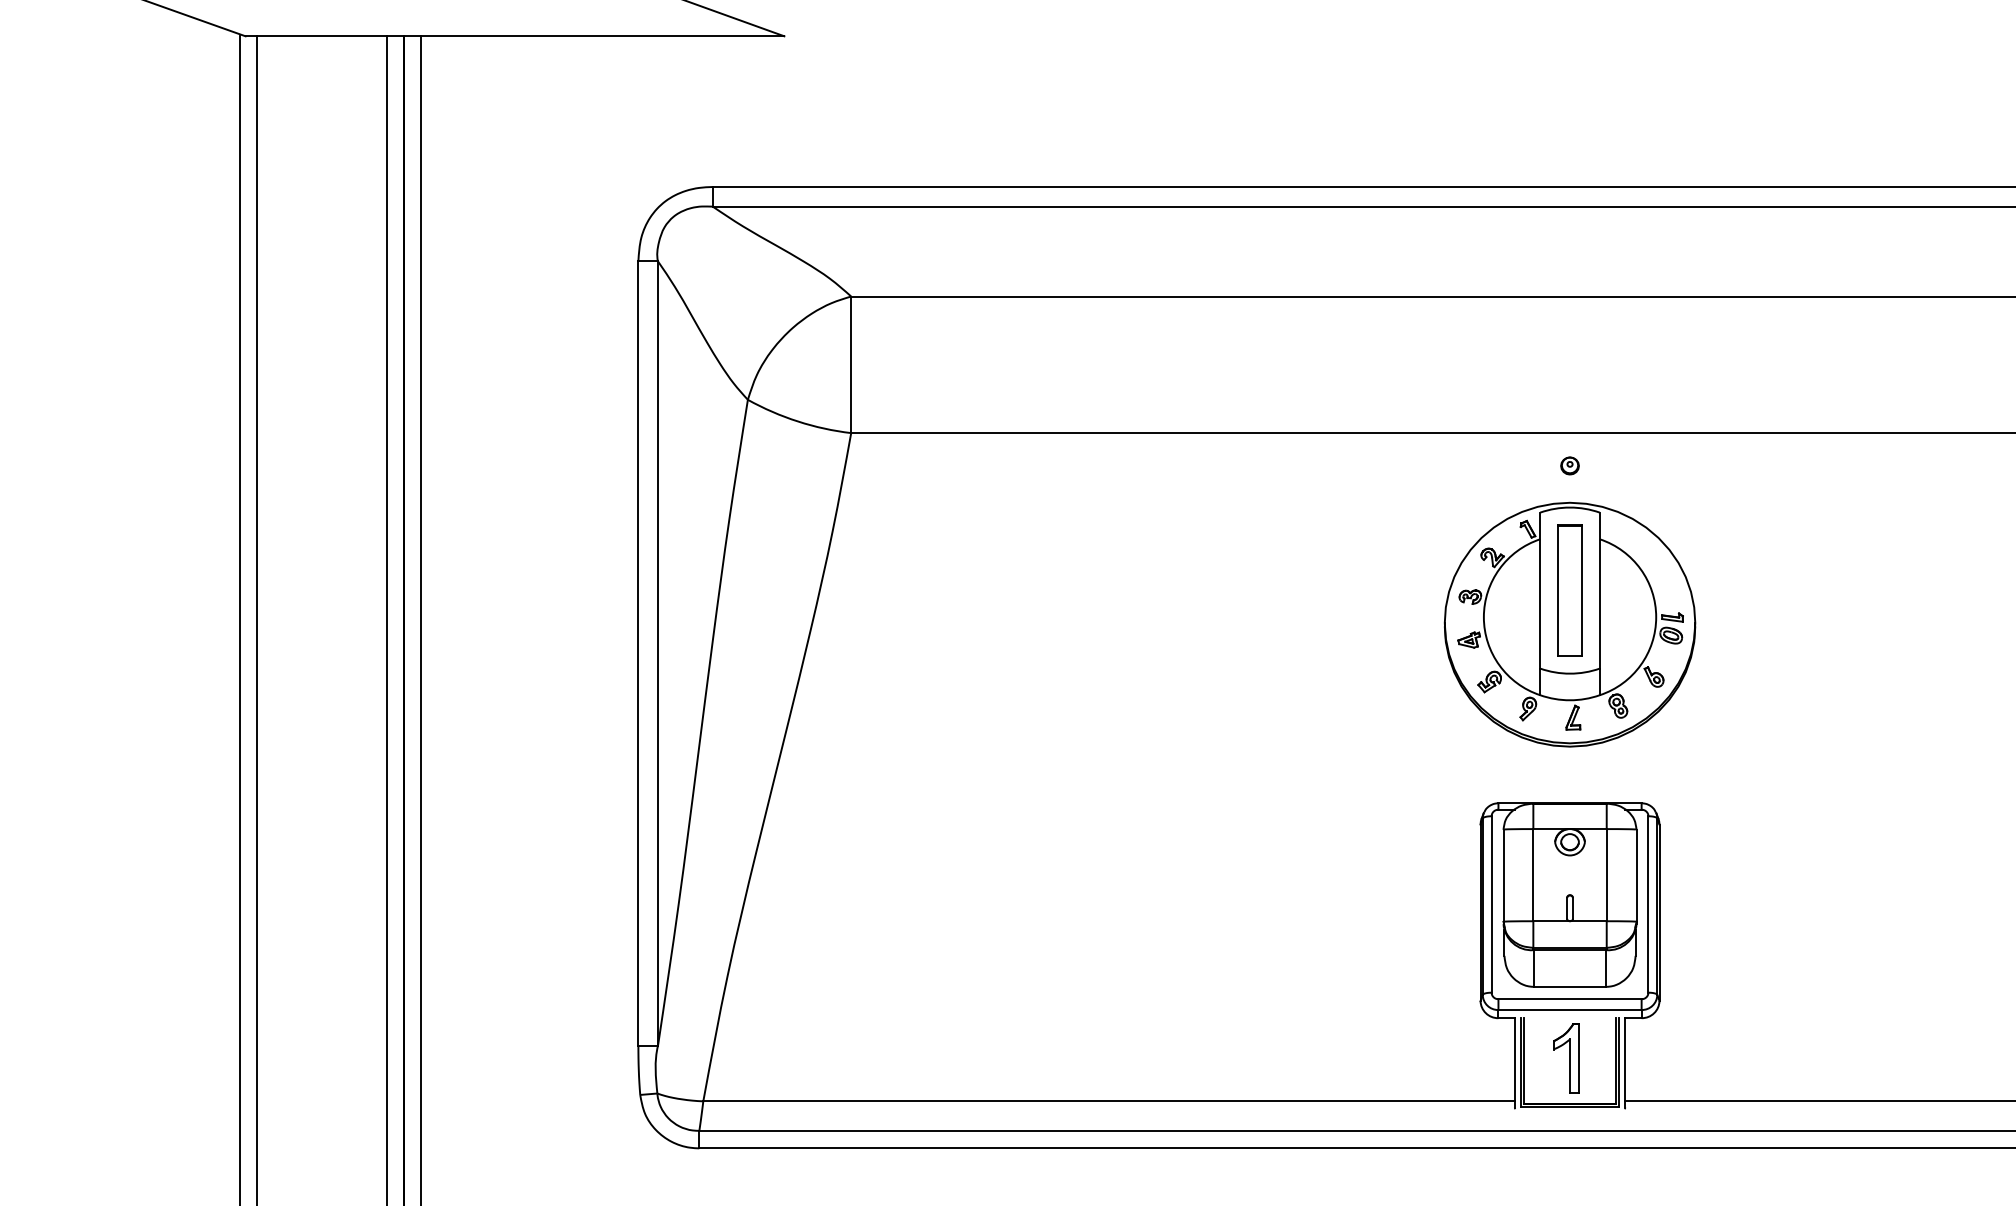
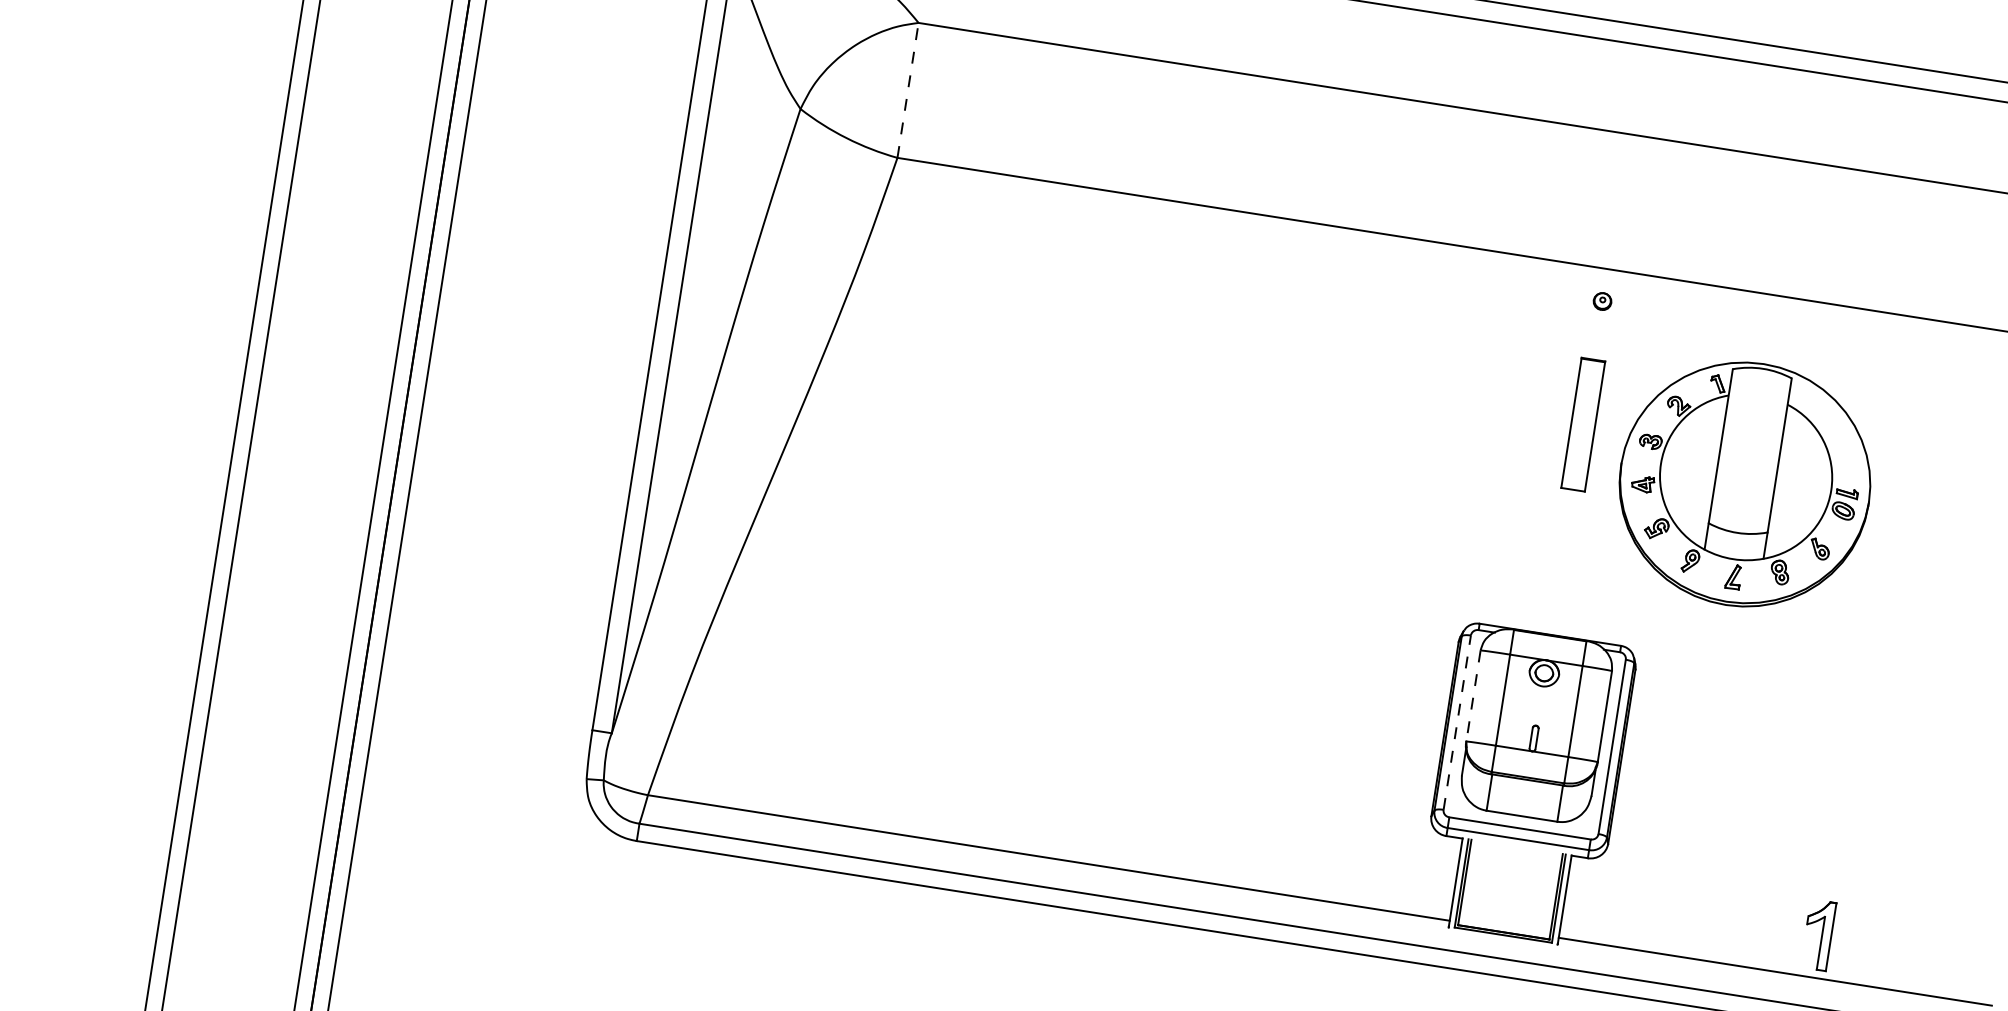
line: (851, 364) -> (908, 90), solid -> dashed
part: (1569, 624) -> (1744, 484), moved
line: (1503, 876) -> (1473, 696), solid -> dashed
line: (1491, 903) -> (1457, 721), solid -> dashed
part: (1566, 1058) -> (1818, 935), moved

